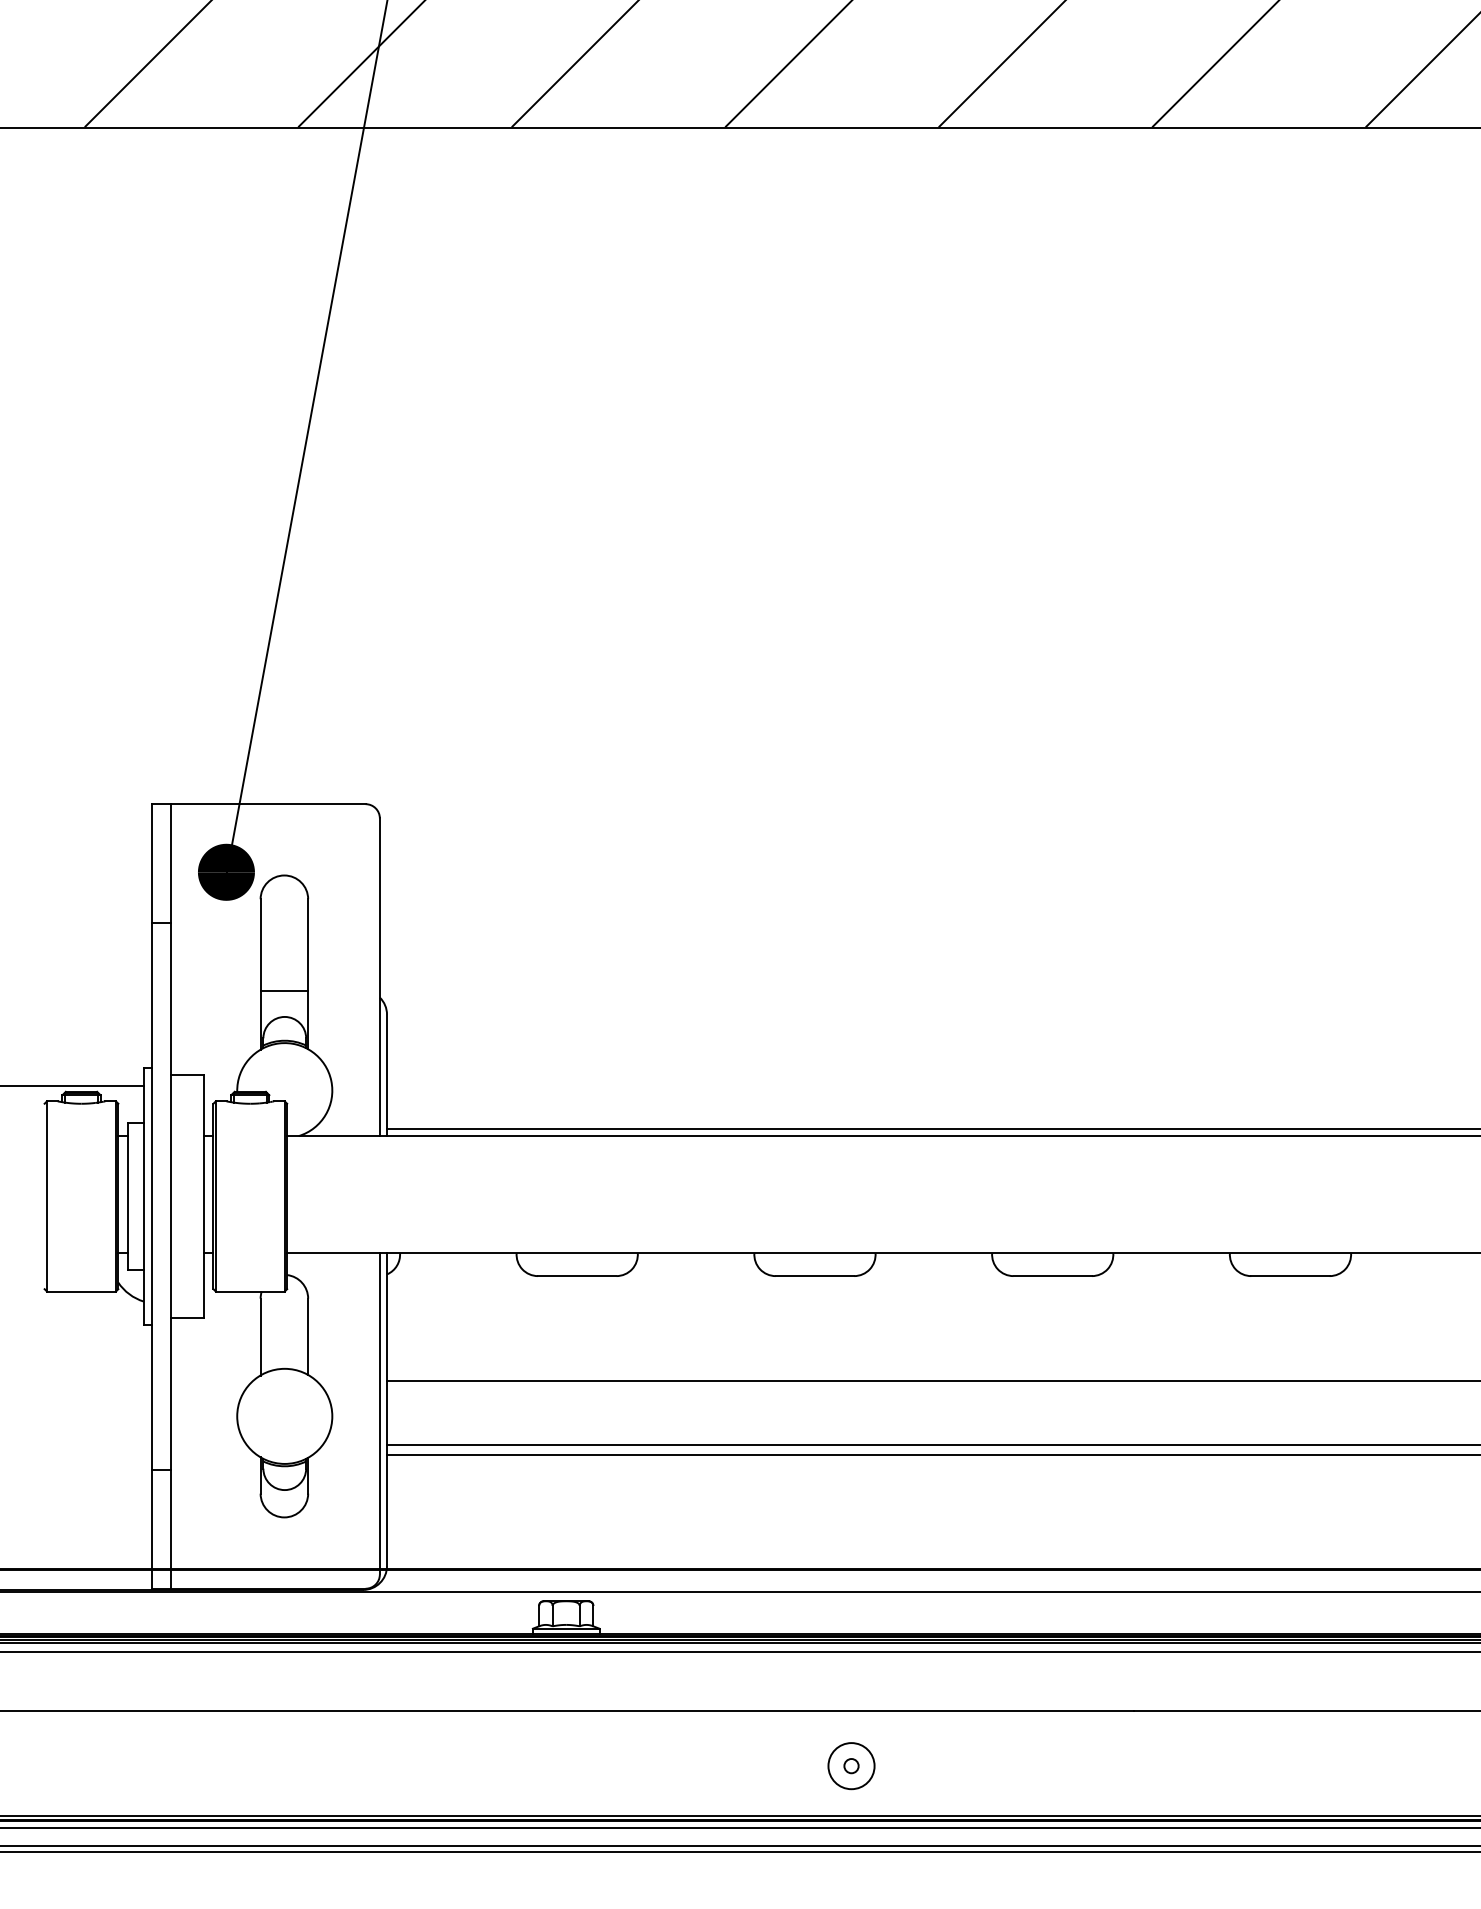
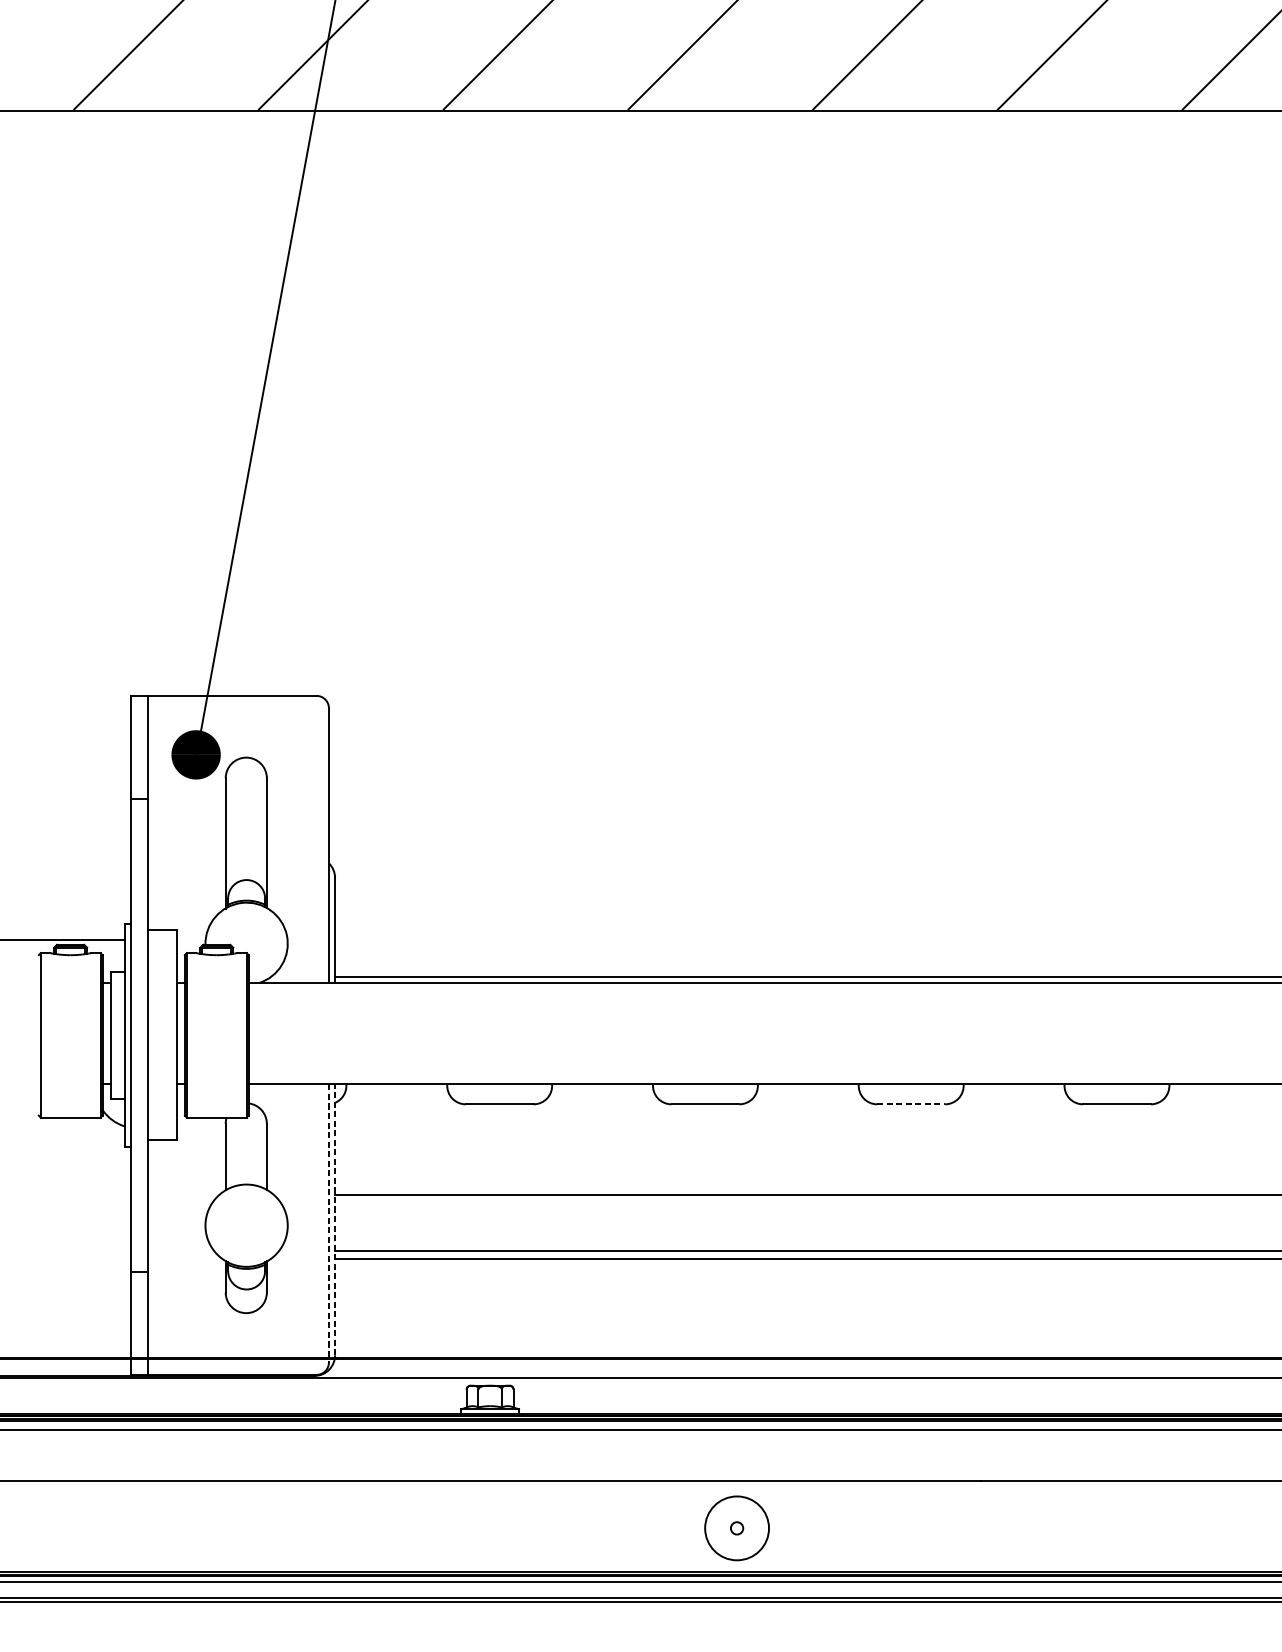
line: (284, 990) -> (246, 857), removed
line: (1053, 1276) -> (911, 1104), solid -> dashed
line: (387, 1409) -> (335, 1219), solid -> dashed
line: (379, 1413) -> (328, 1223), solid -> dashed
circle: (851, 1766) -> (737, 1528), size x1.6

